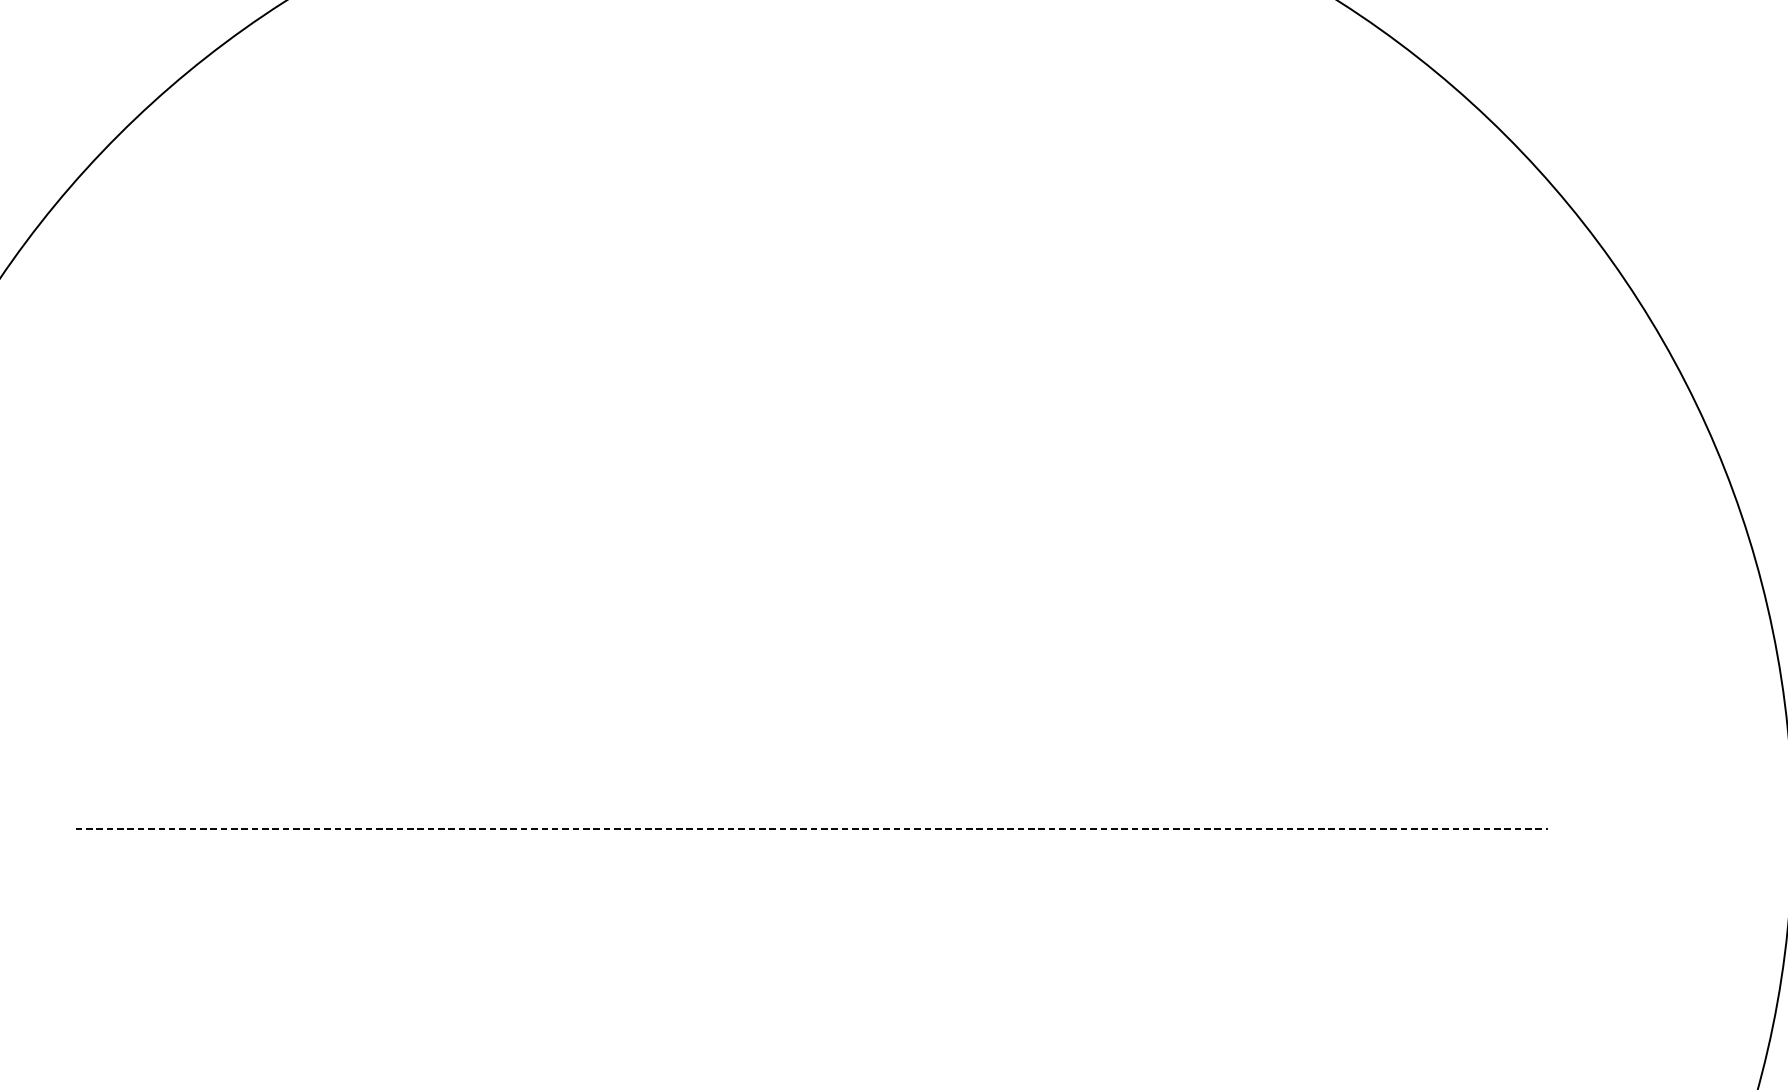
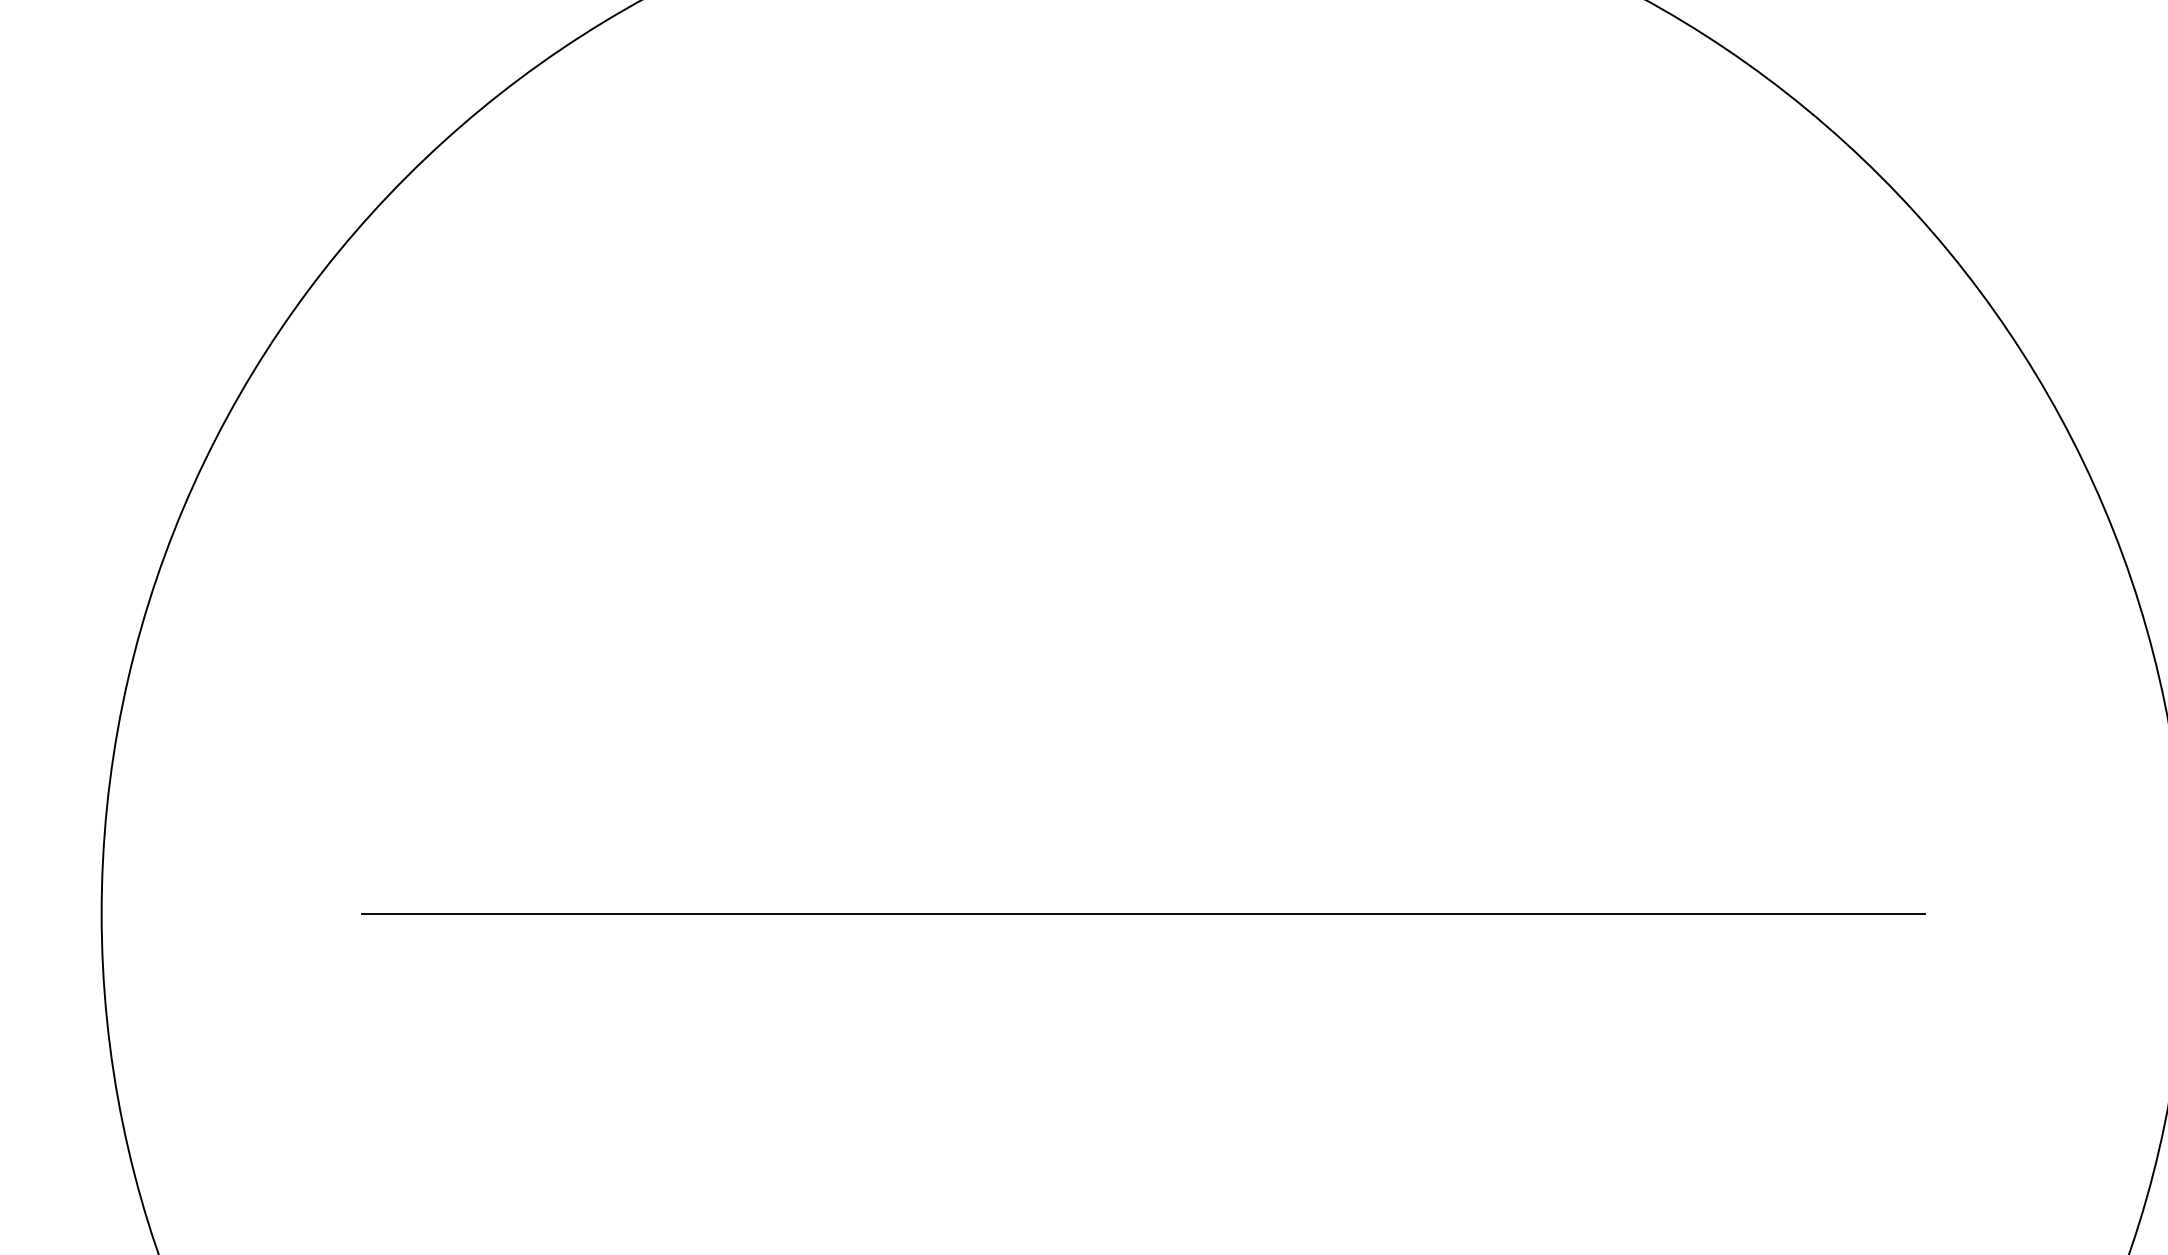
line: (812, 828) -> (1144, 913), dashed -> solid

